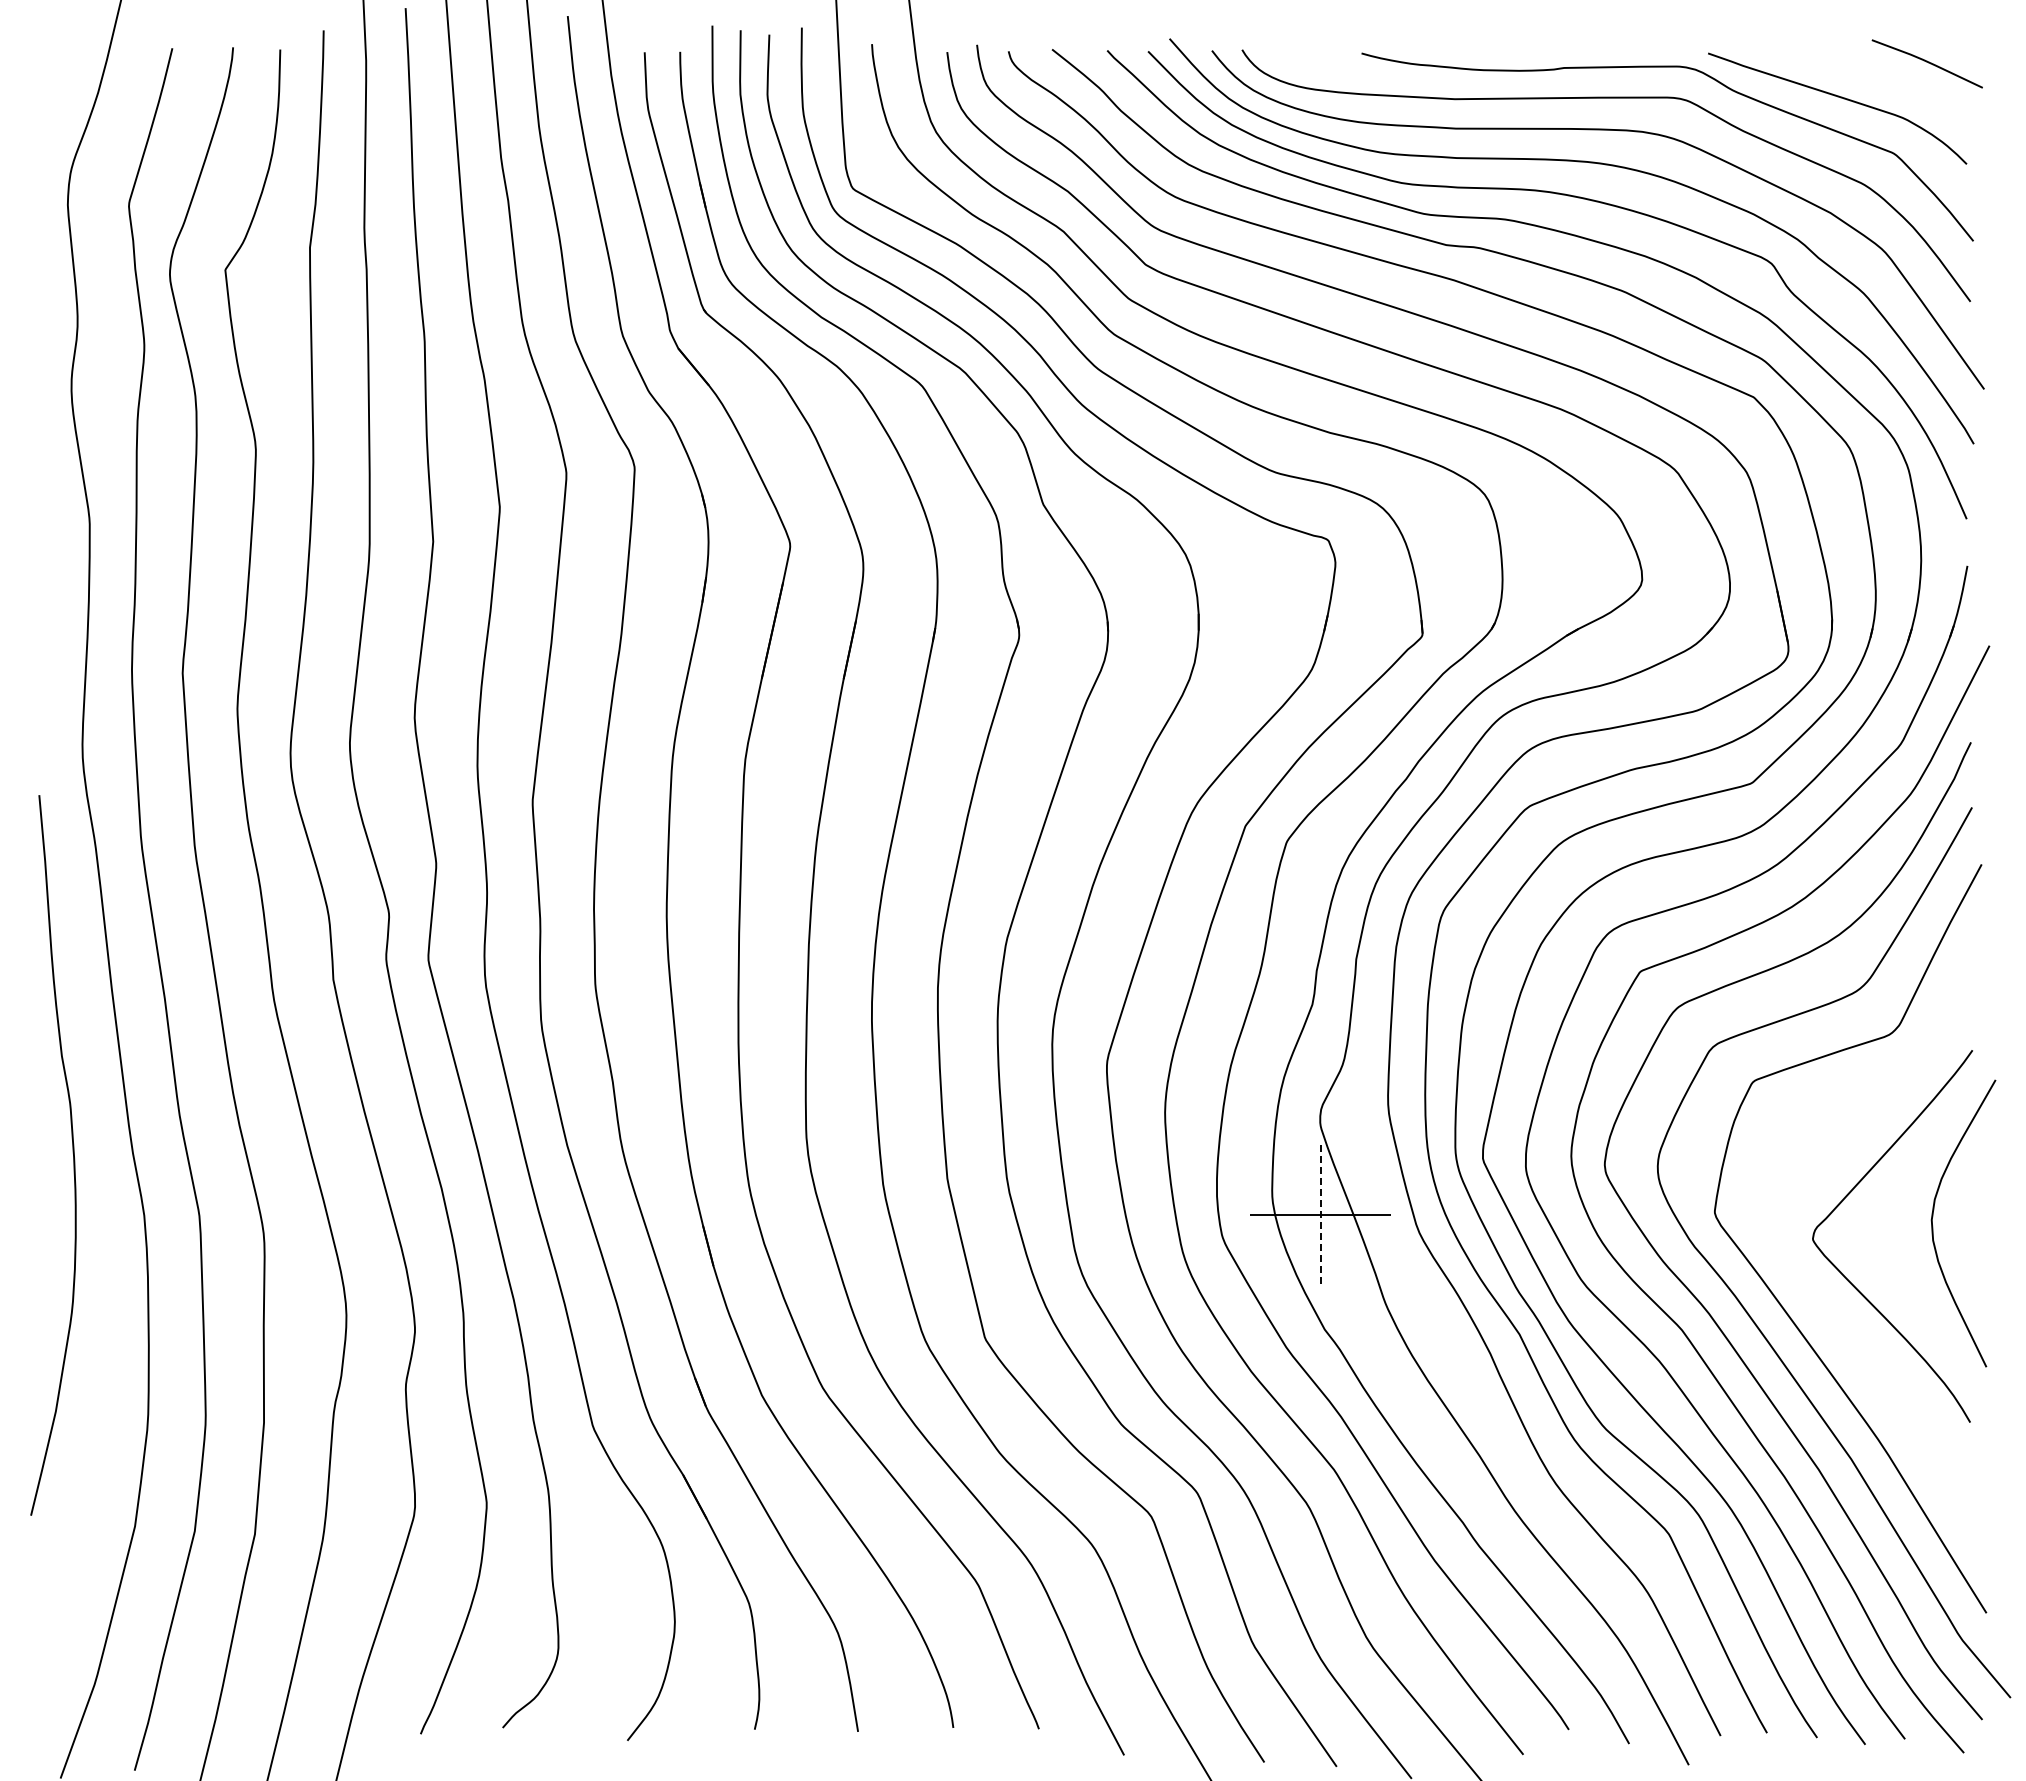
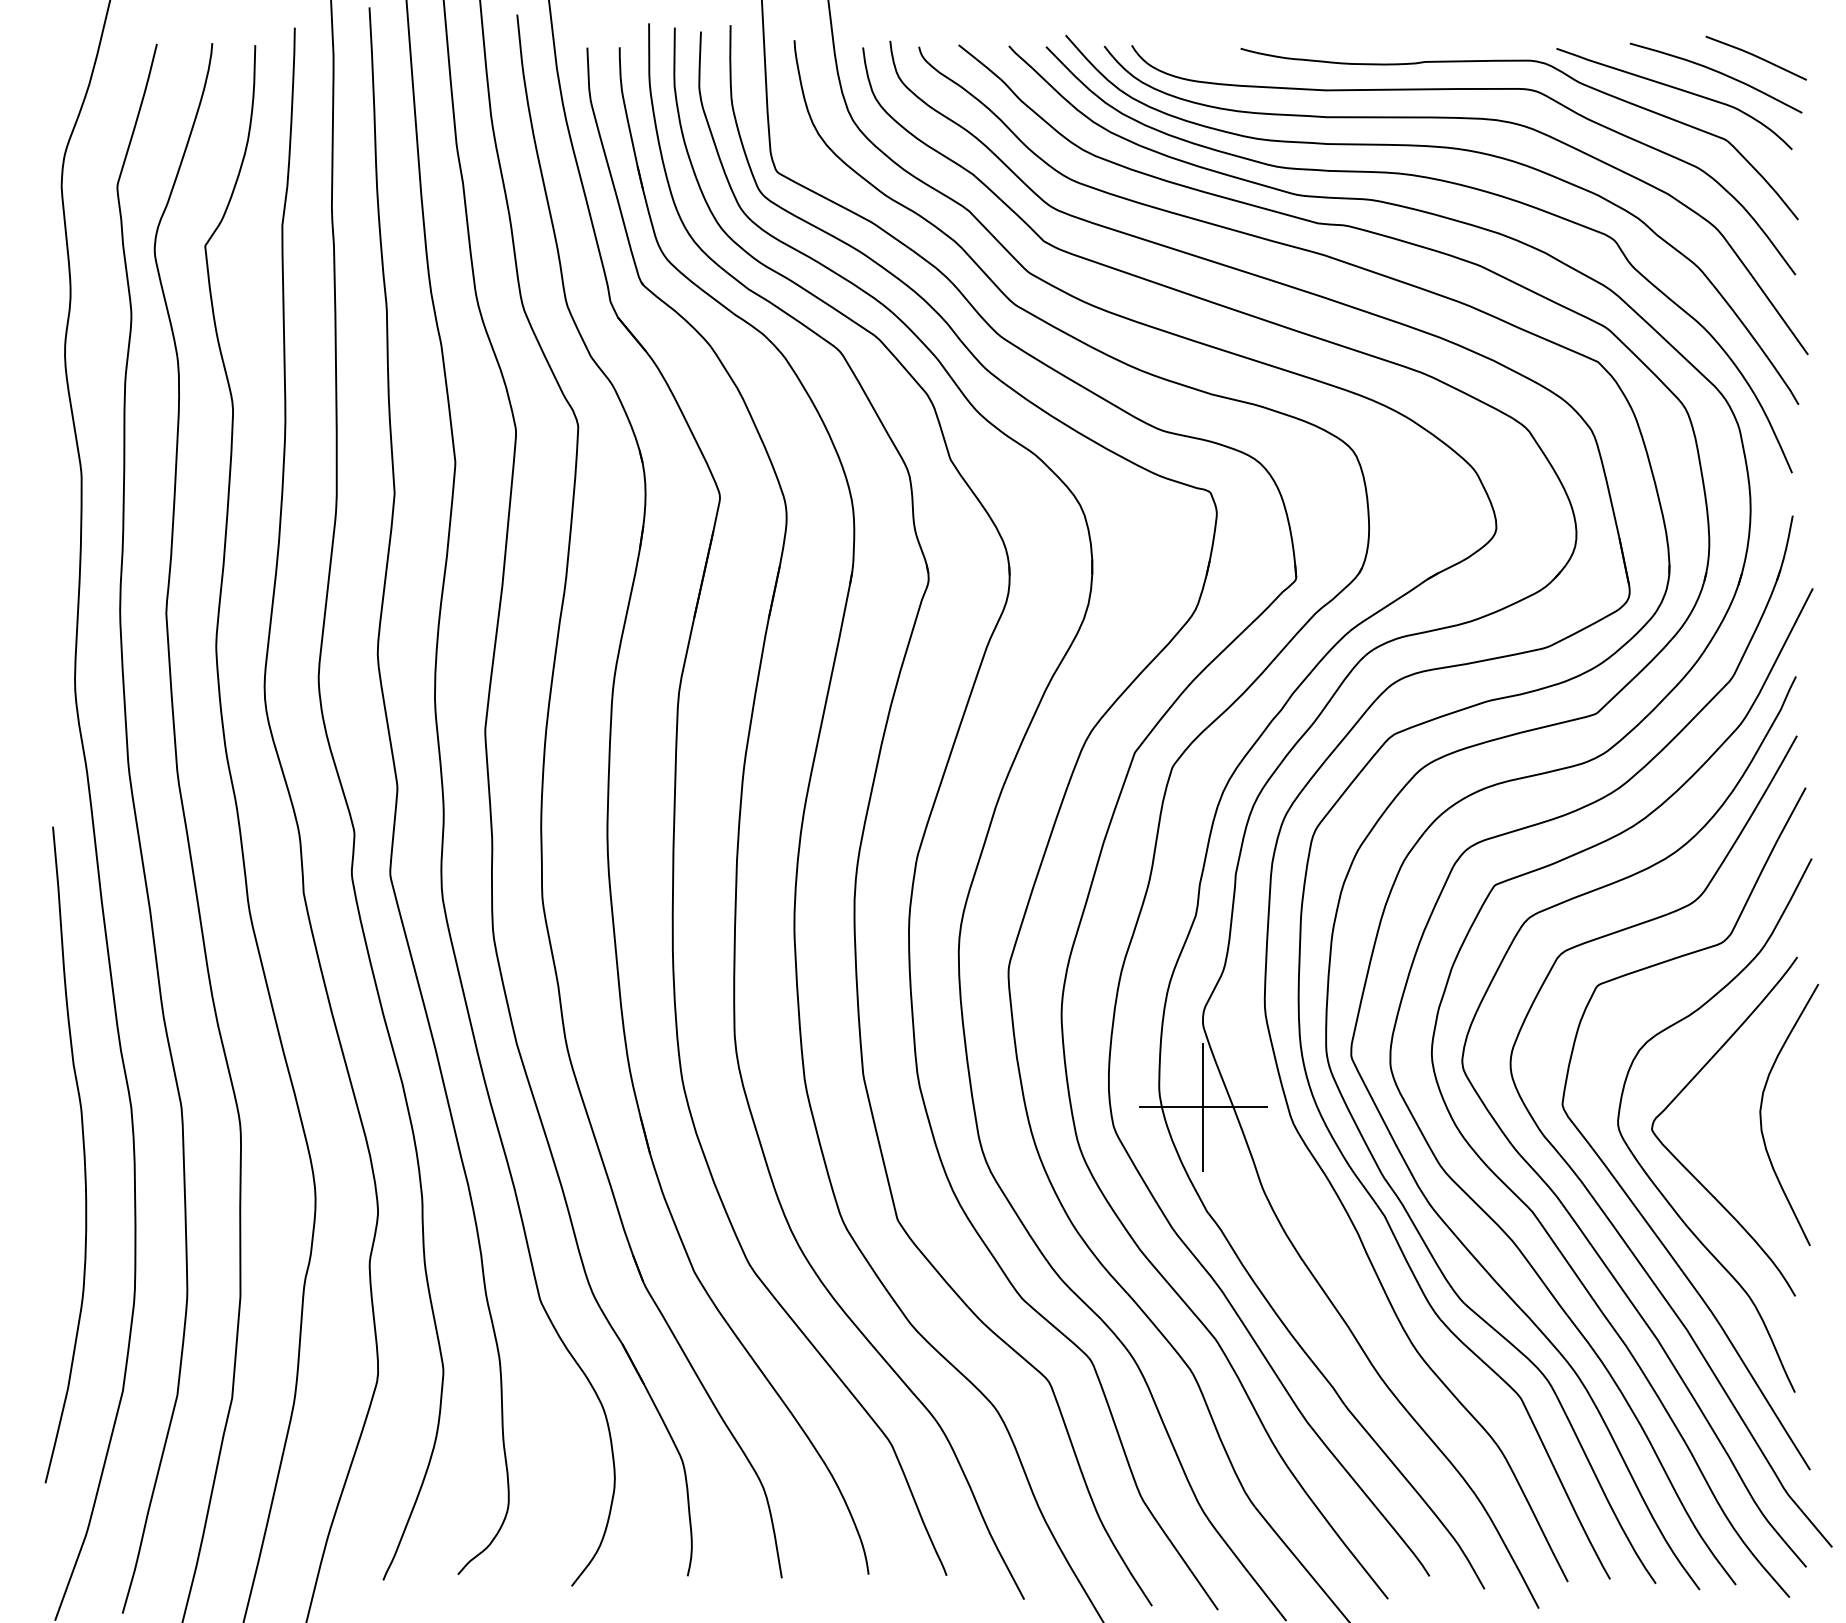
curve: (1886, 80) -> (1719, 73), added
curve: (72, 1153) -> (83, 1153), moved
line: (1320, 1215) -> (1203, 1107), dashed -> solid
curve: (1809, 1289) -> (1648, 1175), added

